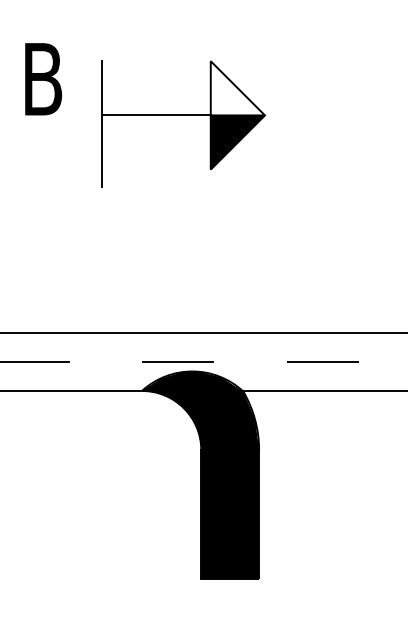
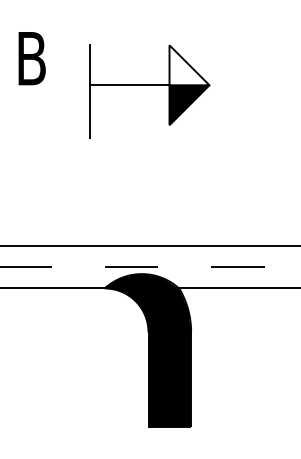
part: (183, 115) -> (149, 85), moved

